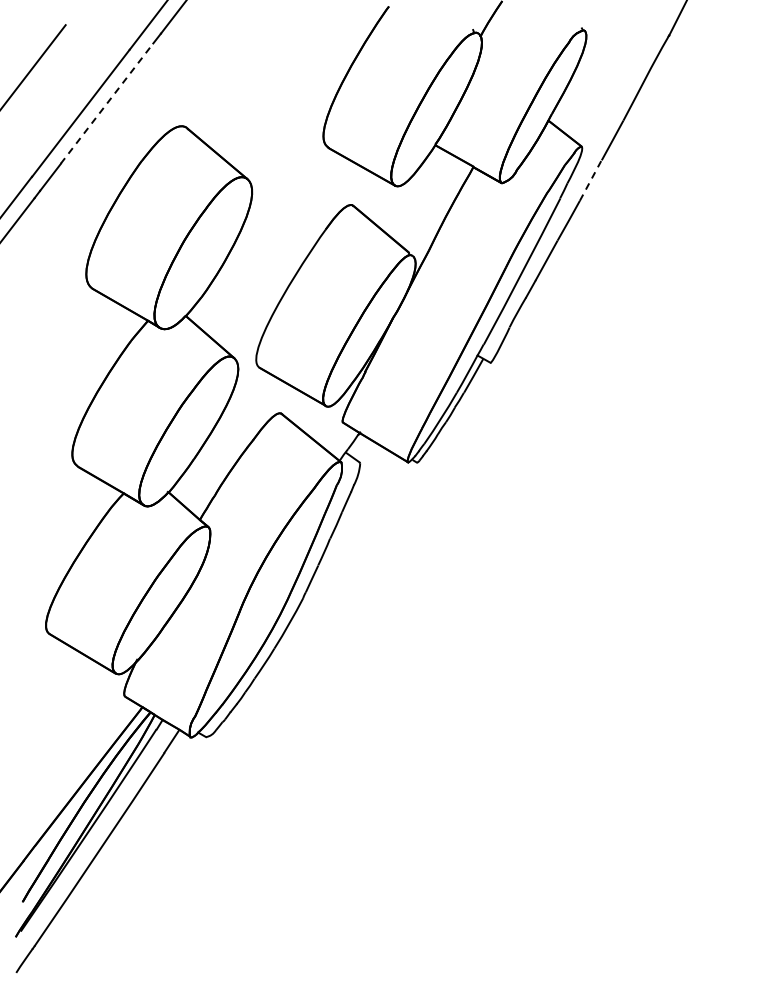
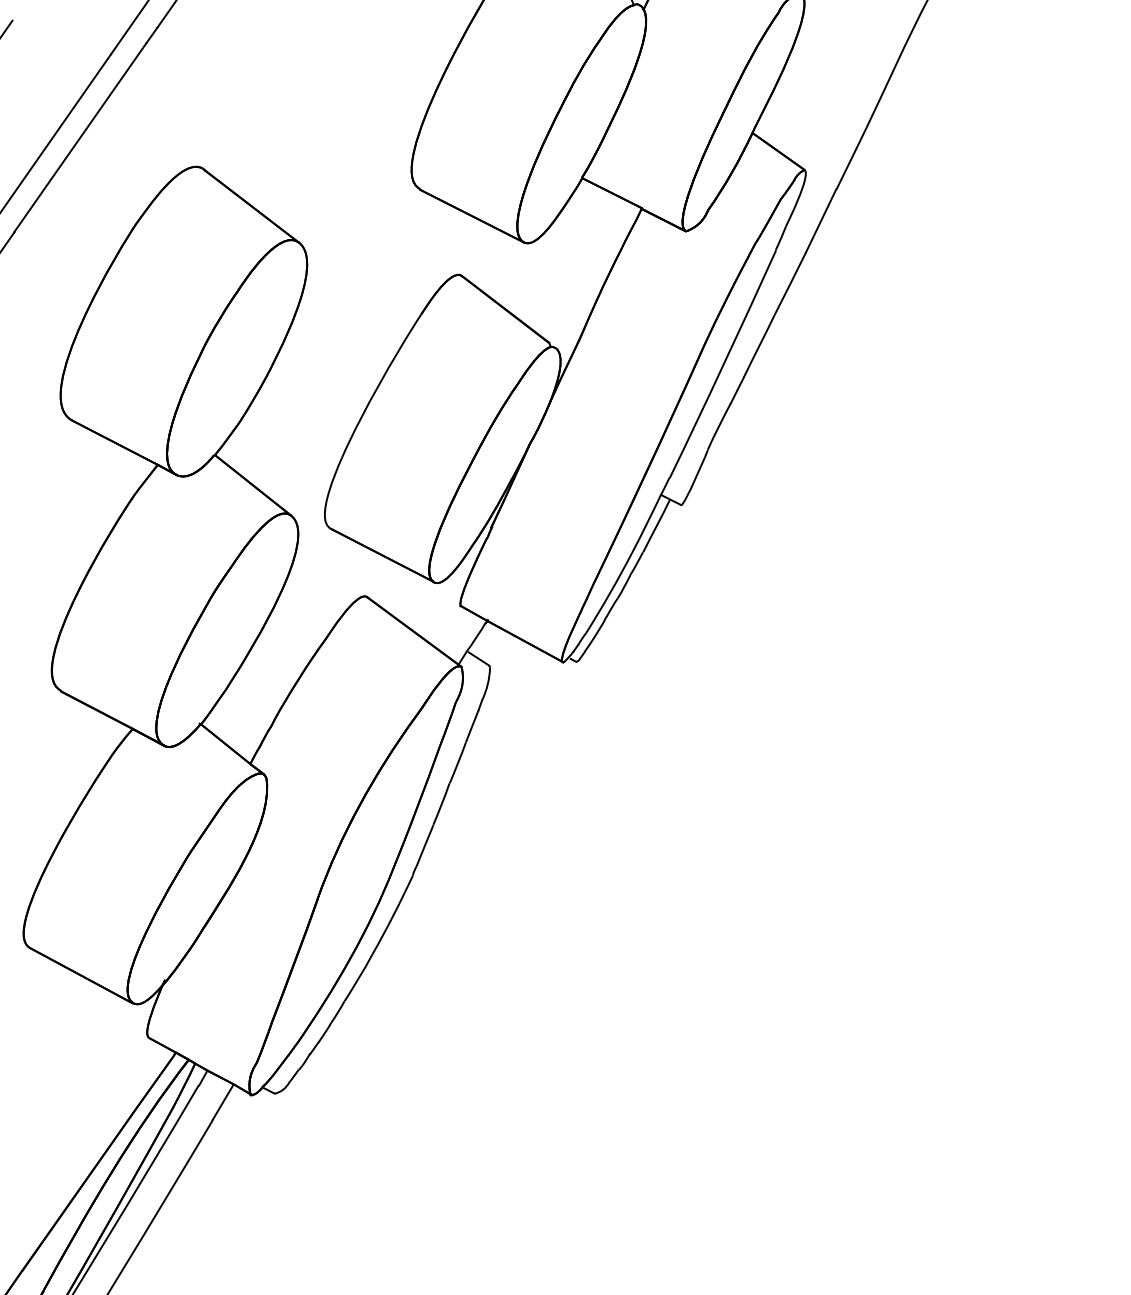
line: (107, 103) -> (81, 137), dashed -> solid
line: (590, 180) -> (820, 221), dashed -> solid

